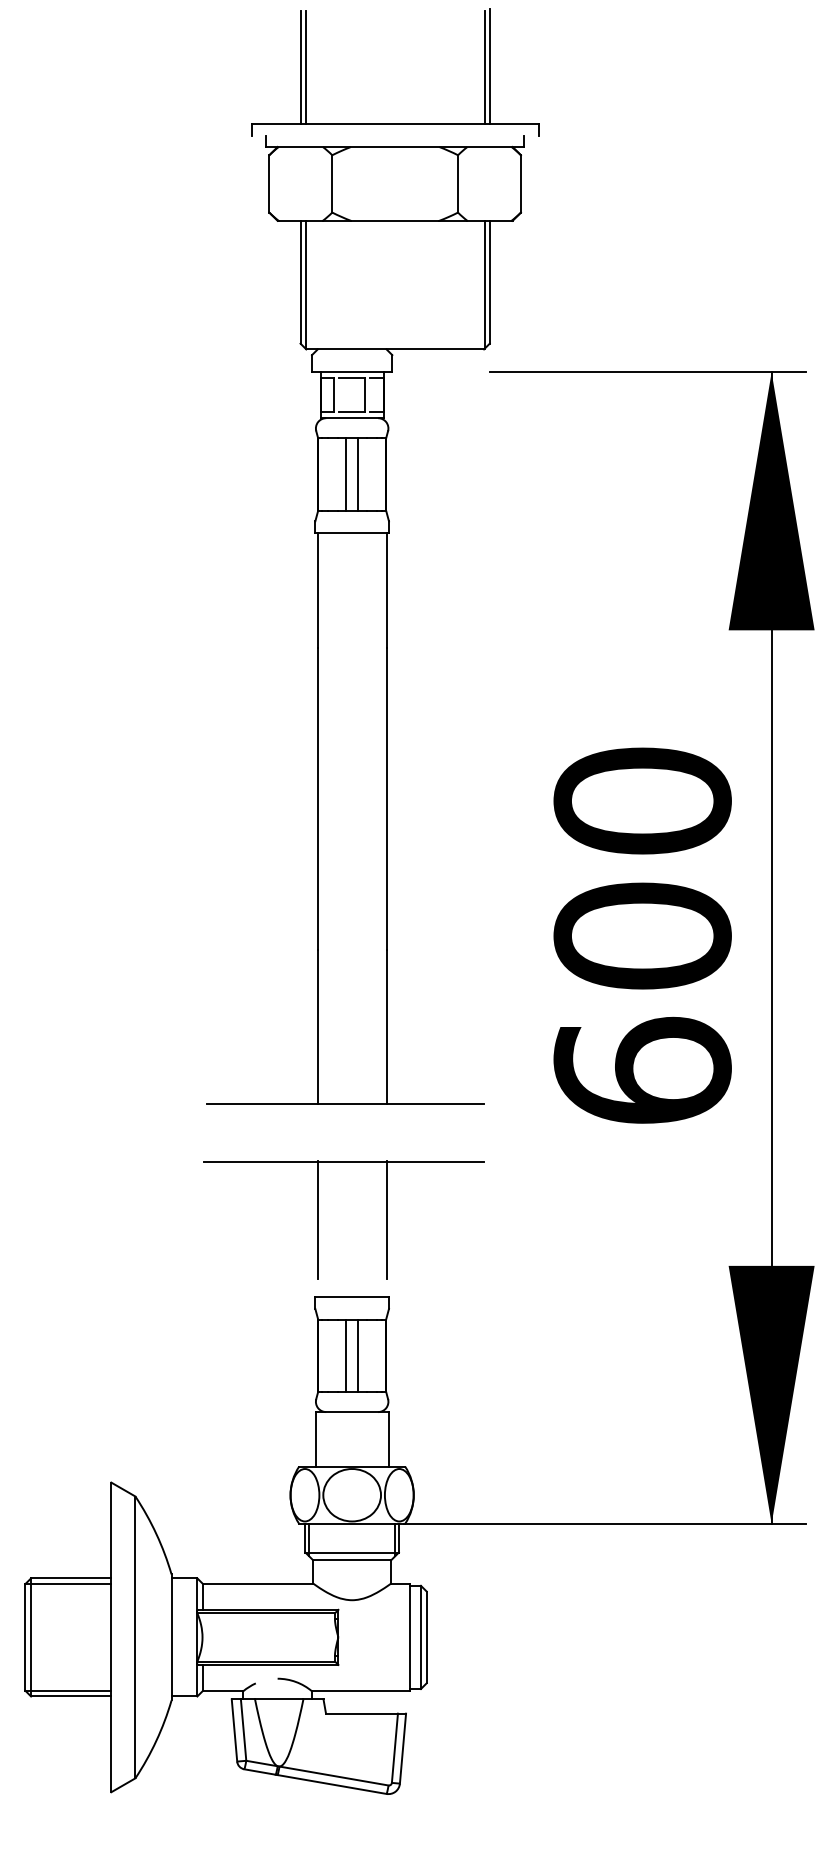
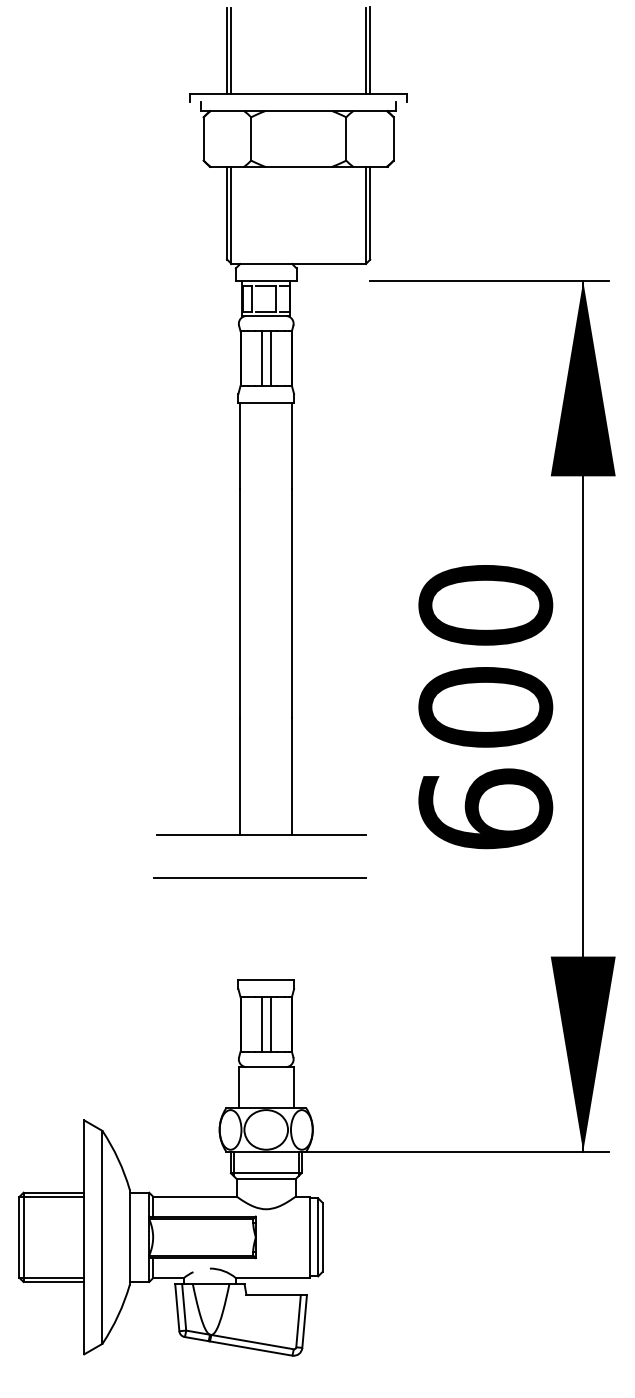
line: (317, 1220) -> (240, 922), removed
line: (386, 1220) -> (292, 922), removed

